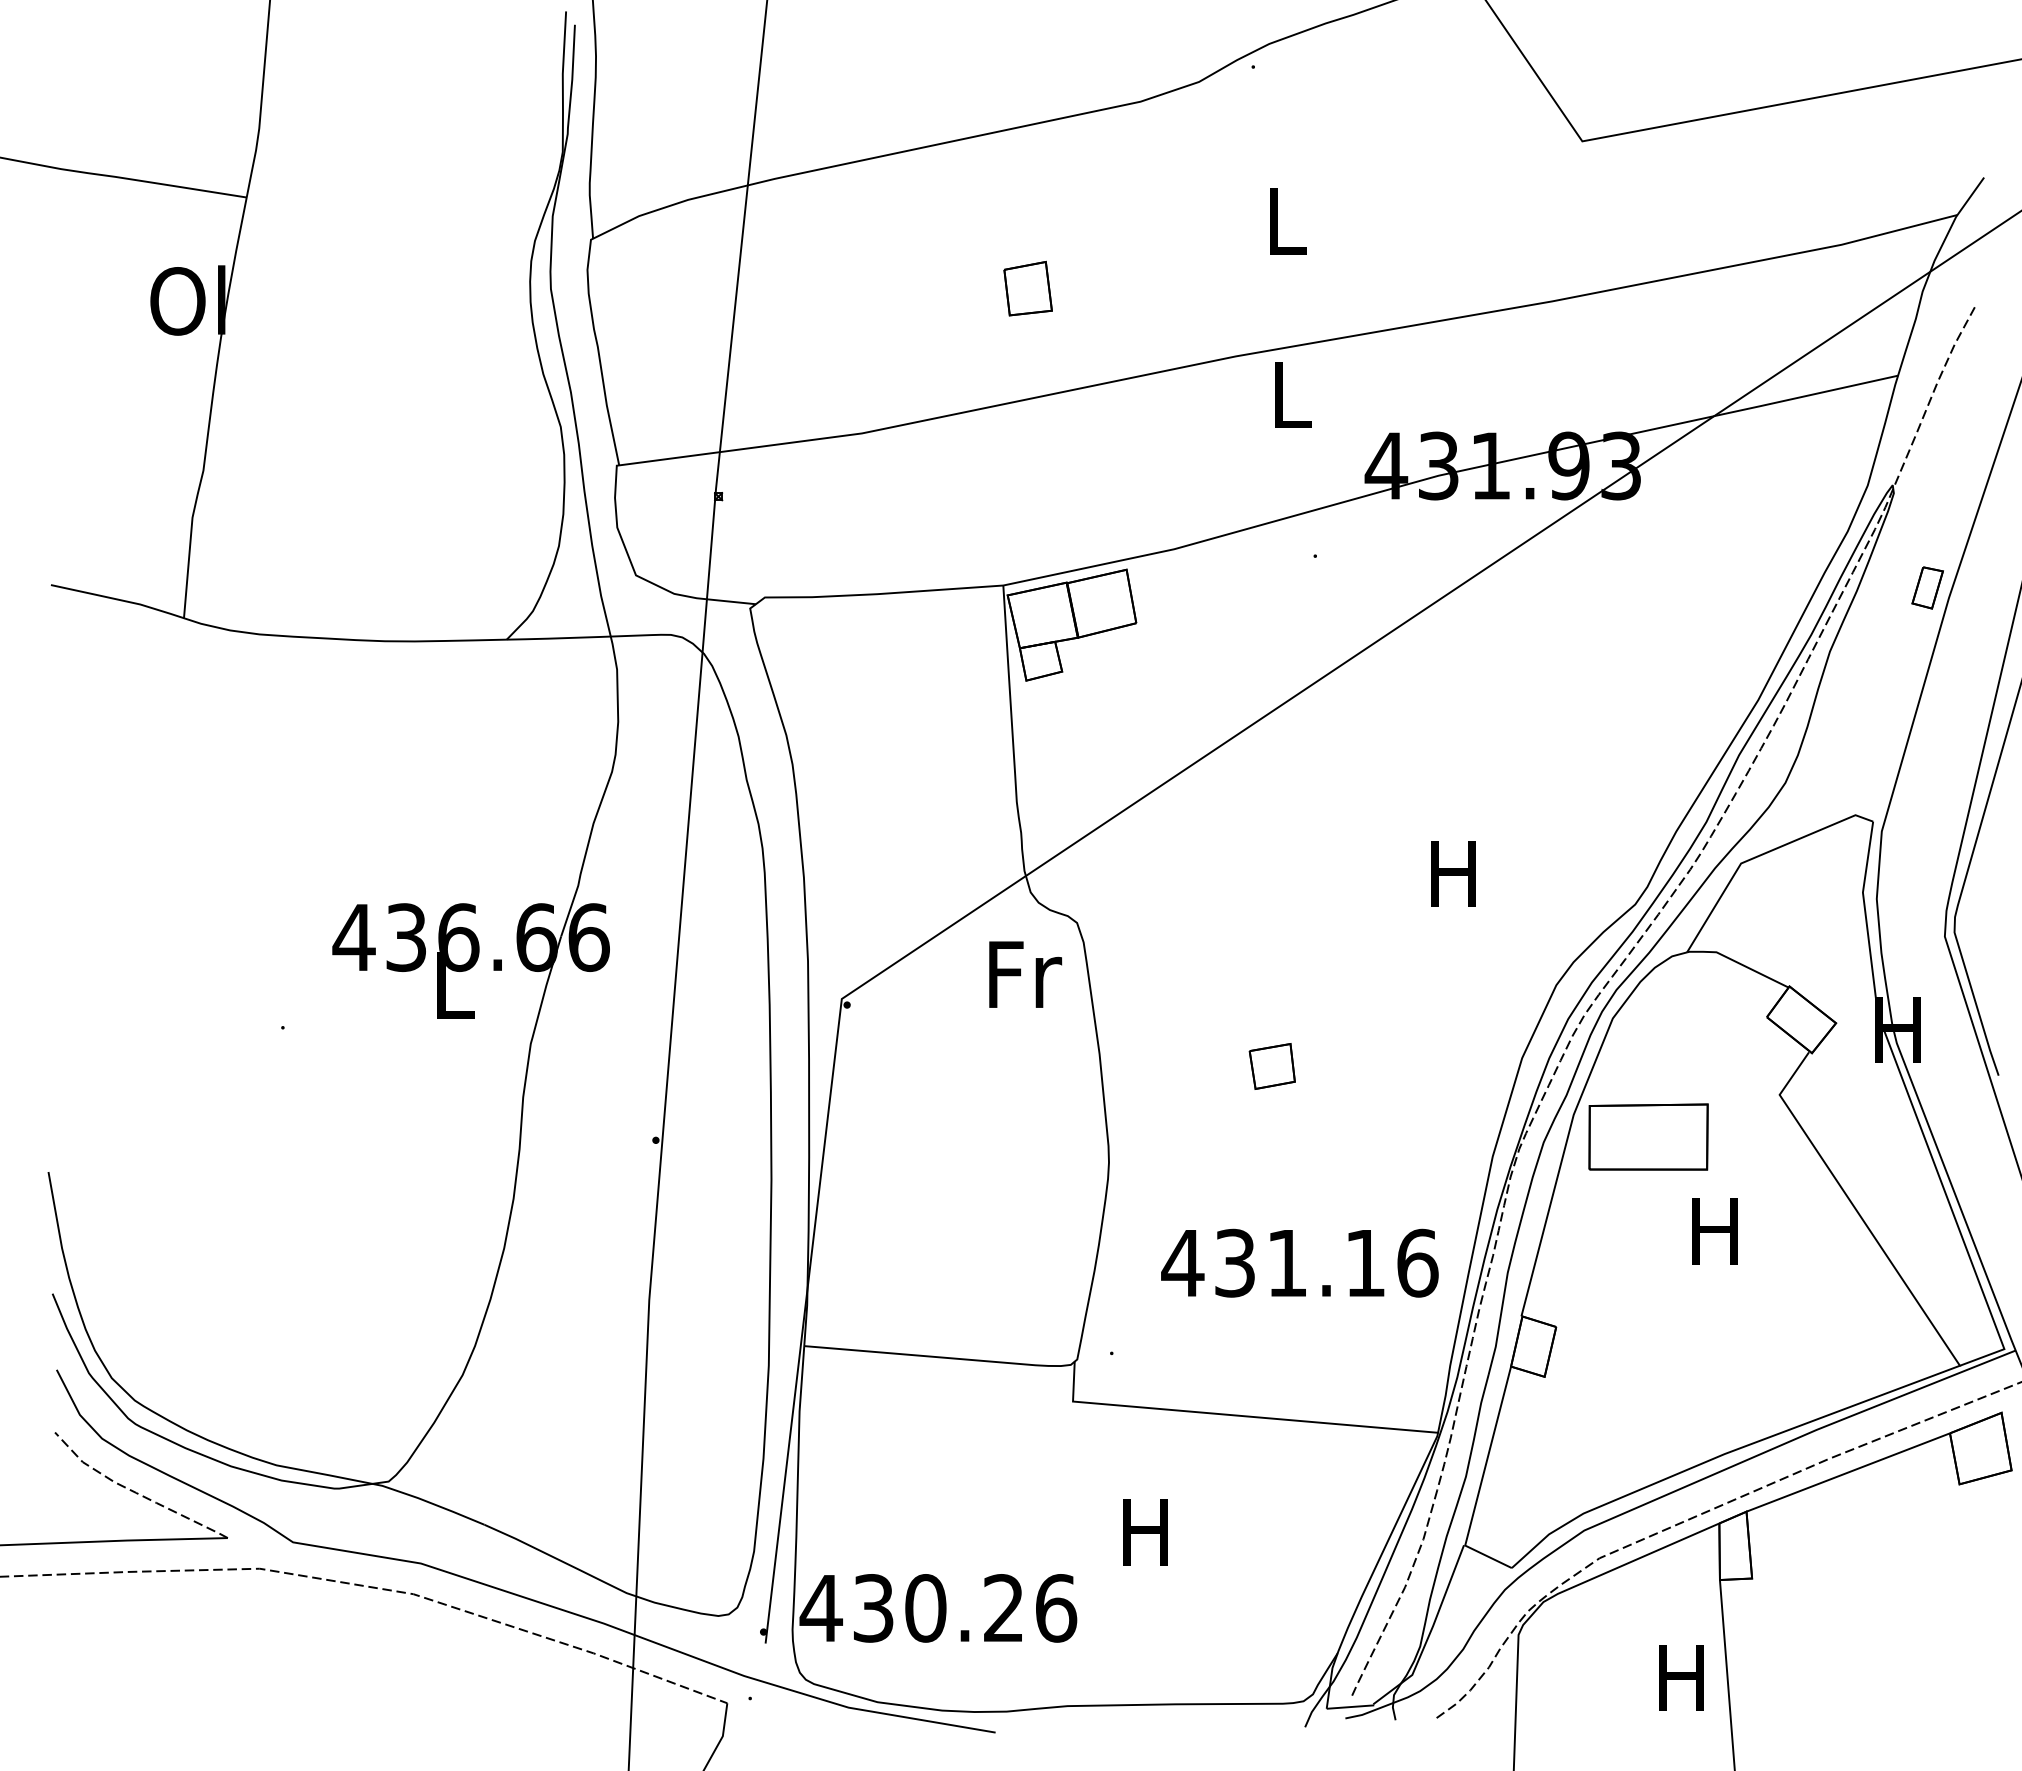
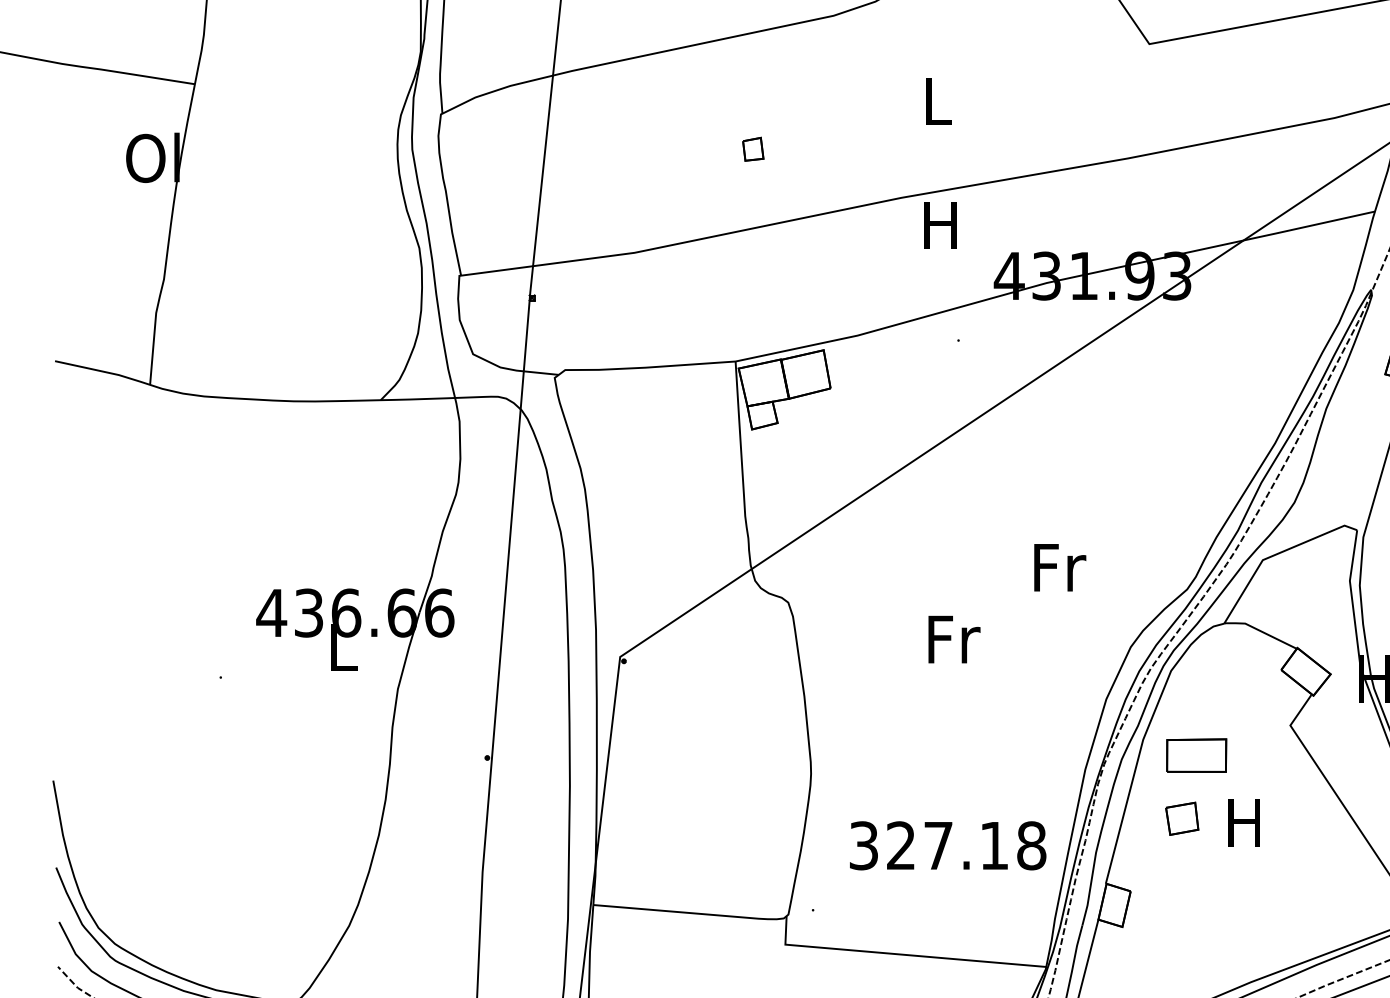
part: (1027, 288) -> (752, 149), size x0.6
text: (1289, 394) -> (940, 225), L -> H
text: (1457, 874) -> (1060, 568), H -> Fr
text: (1025, 974) -> (954, 639), moved
part: (1271, 1066) -> (1181, 818), moved
part: (1648, 1136) -> (1196, 755), size x0.7
text: (1299, 1262) -> (947, 845), 431.16 -> 327.18

